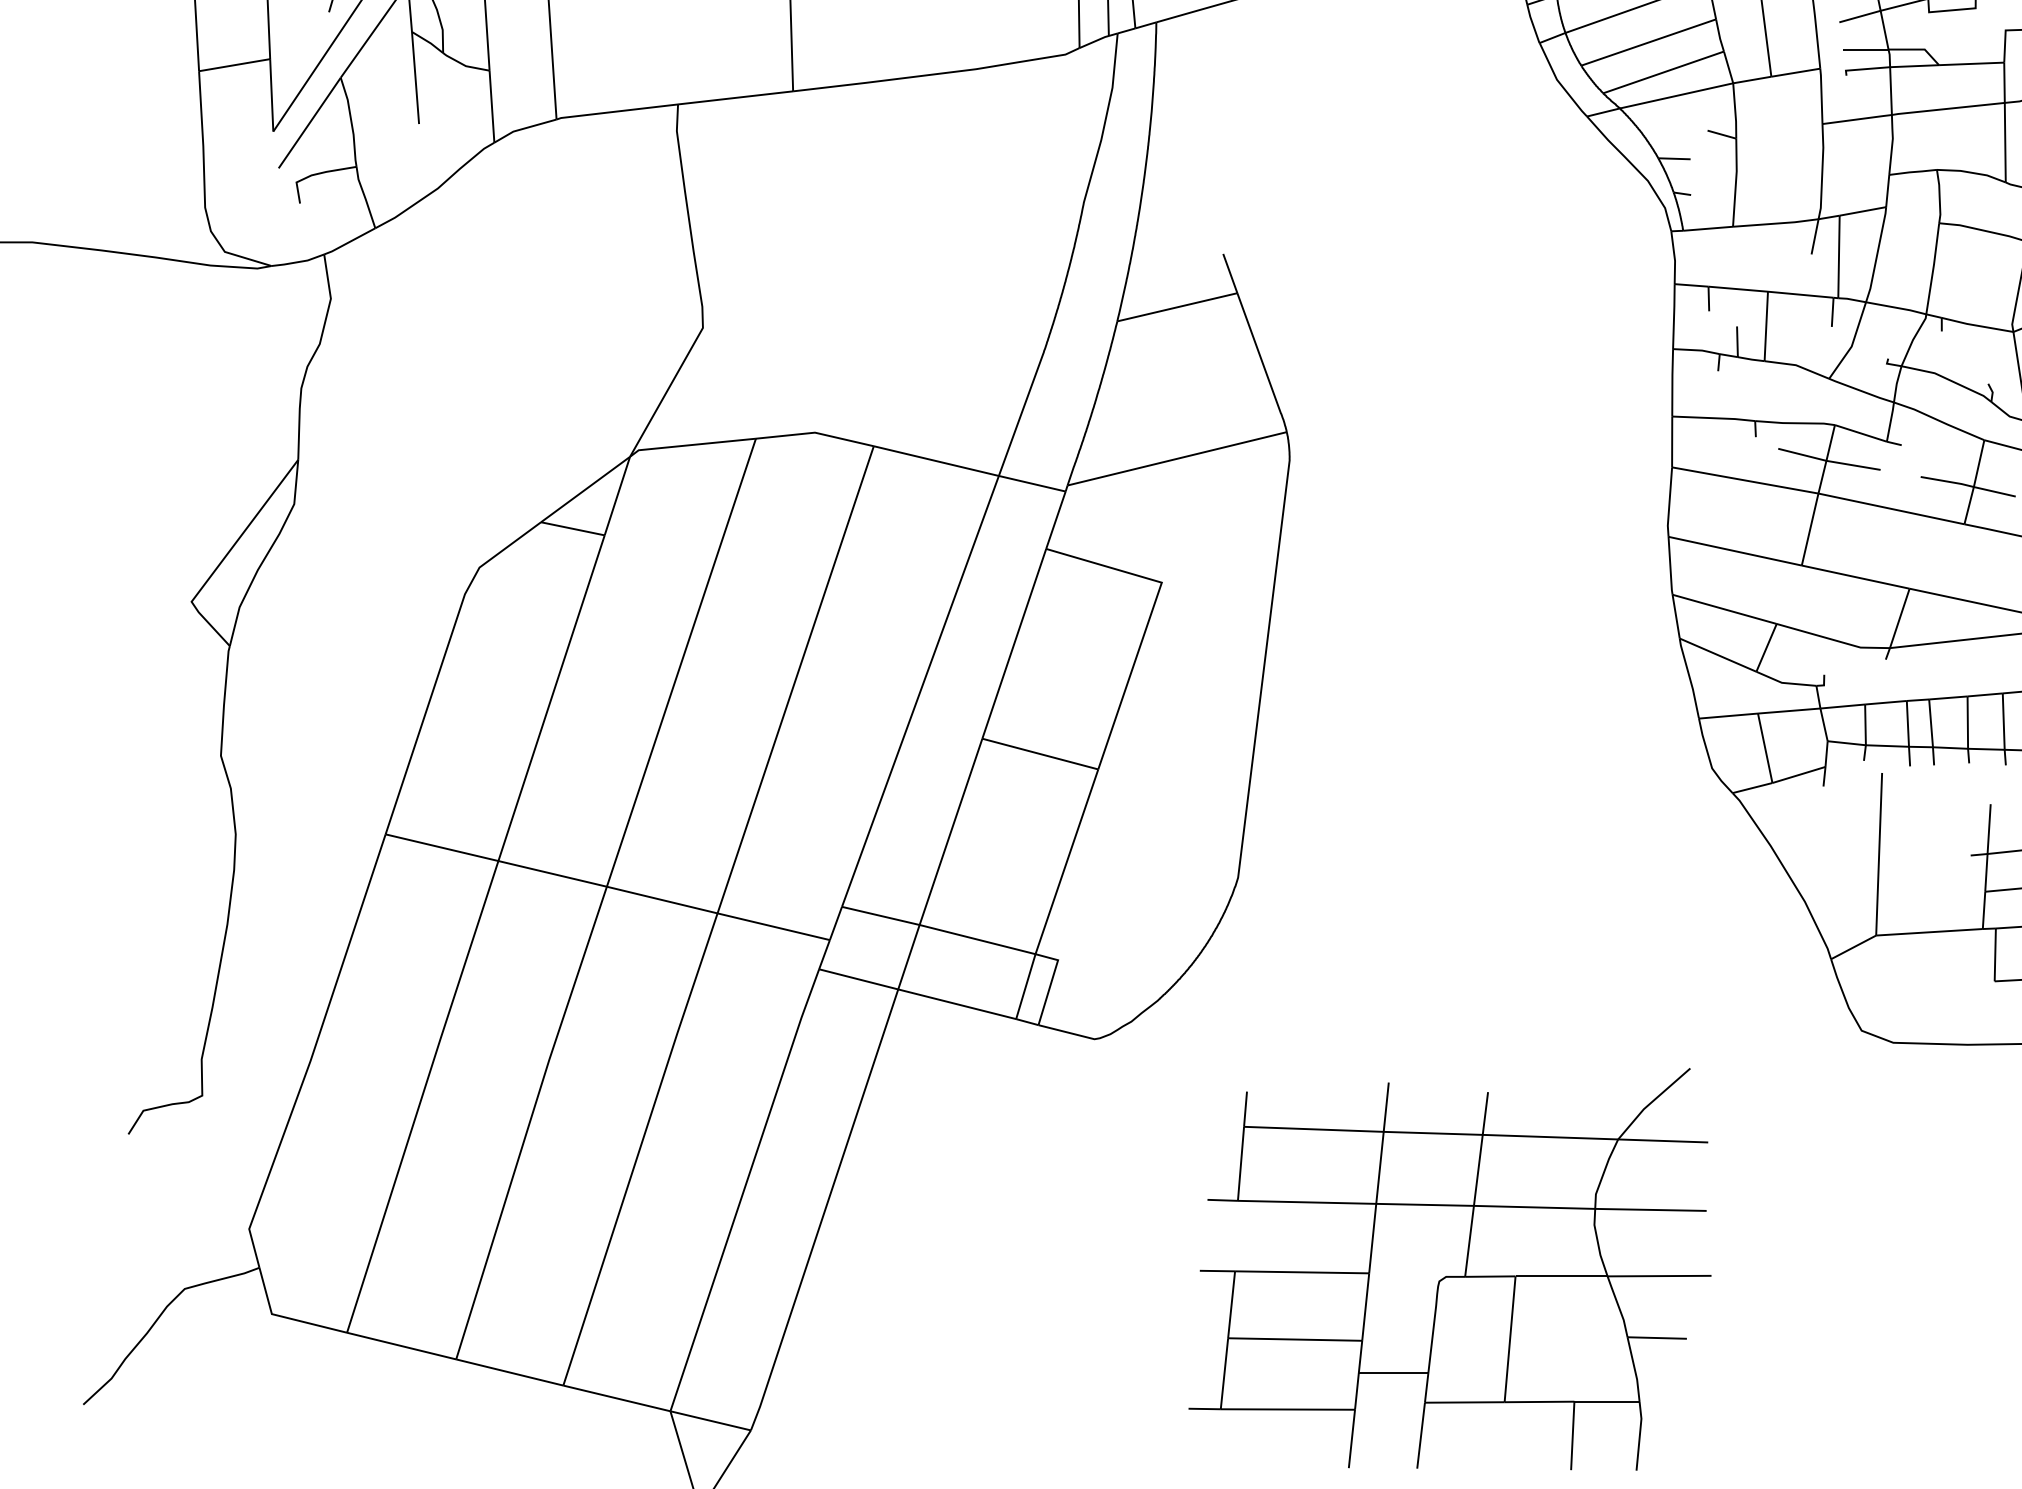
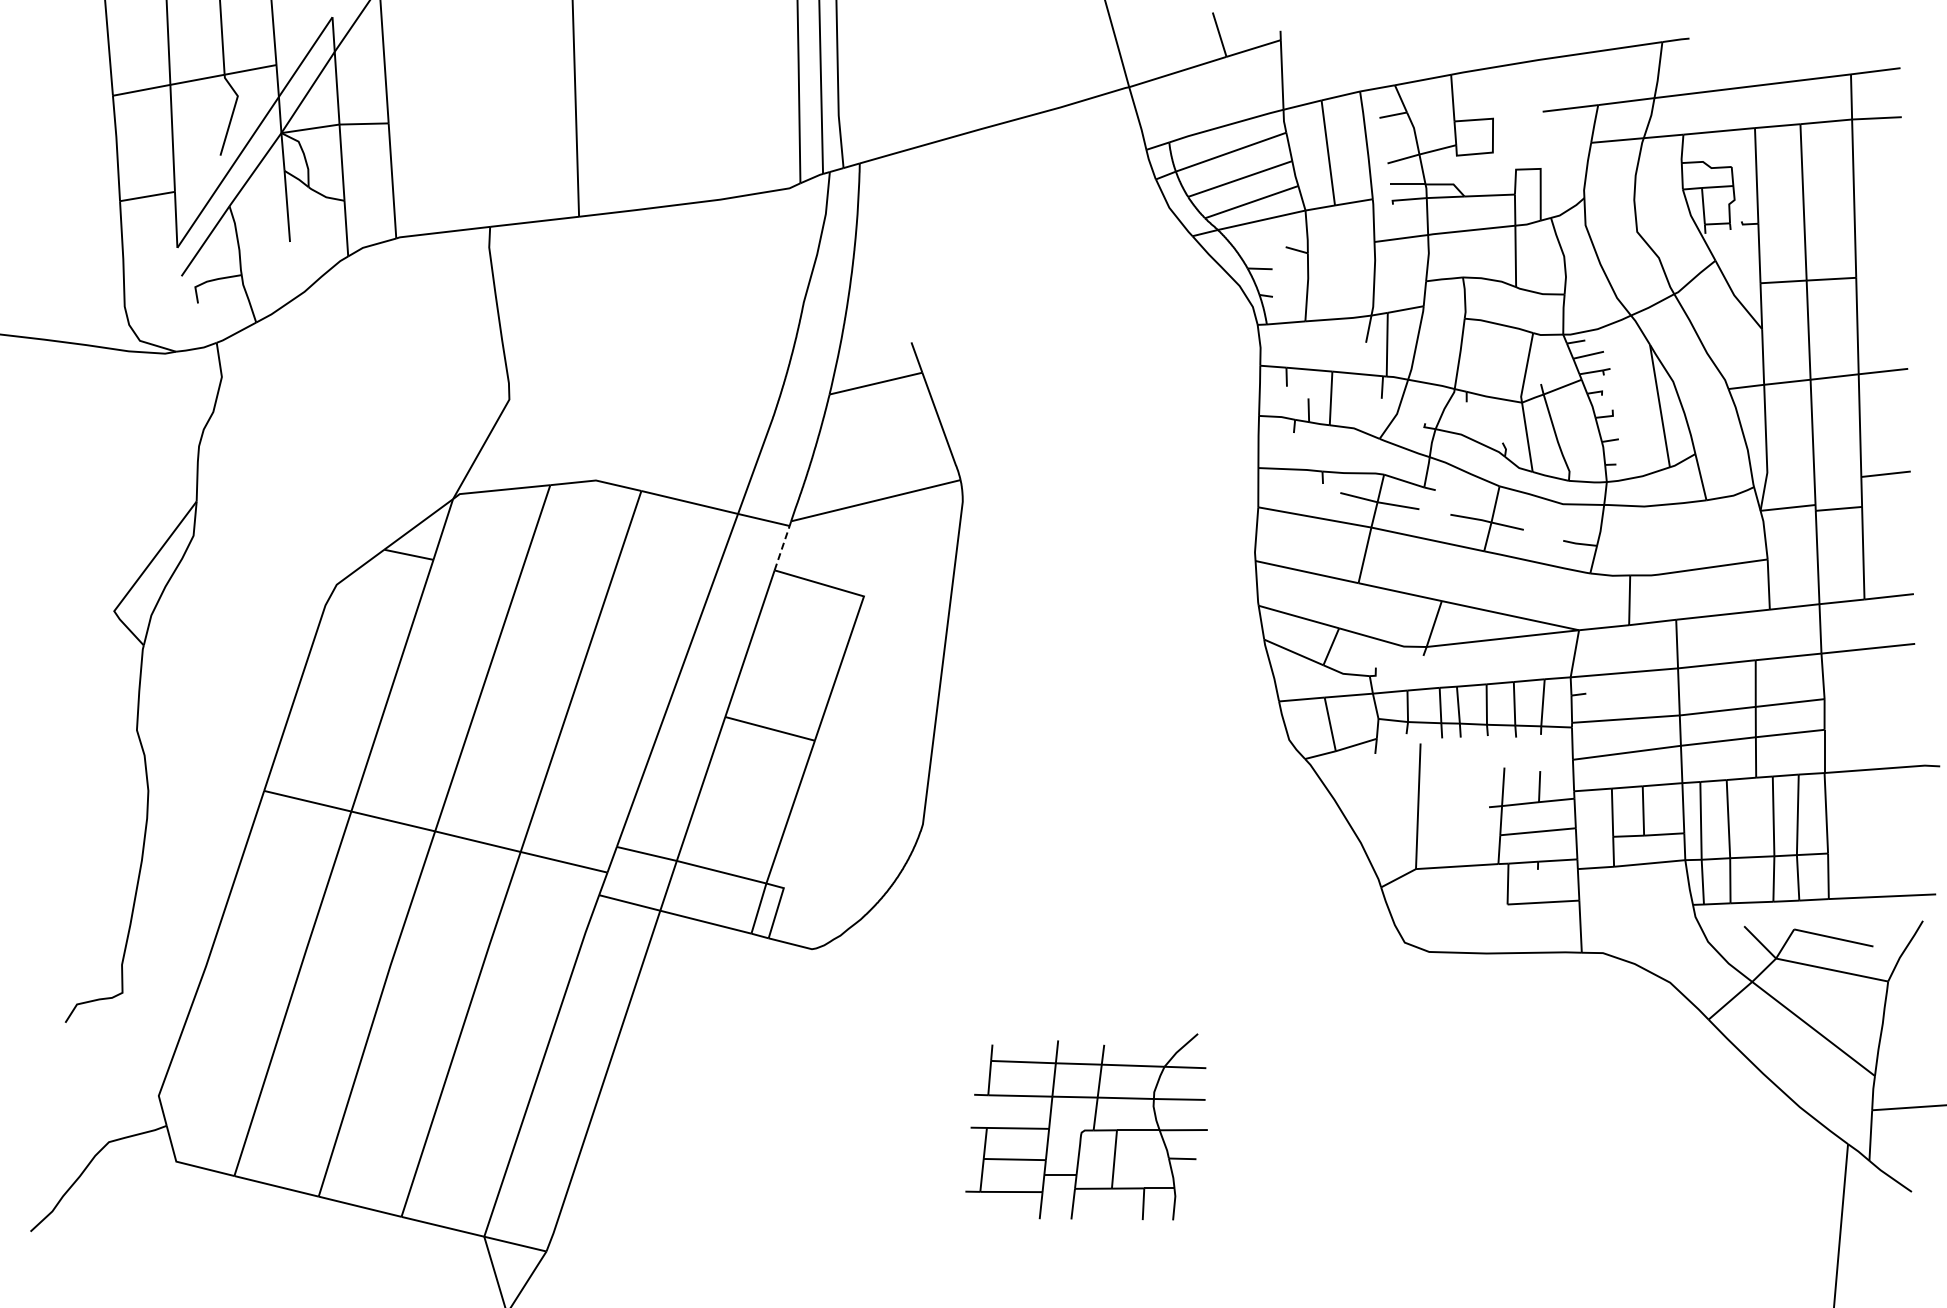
line: (1056, 519) -> (782, 547), solid -> dashed
part: (1449, 1268) -> (1086, 1126), size x0.6

